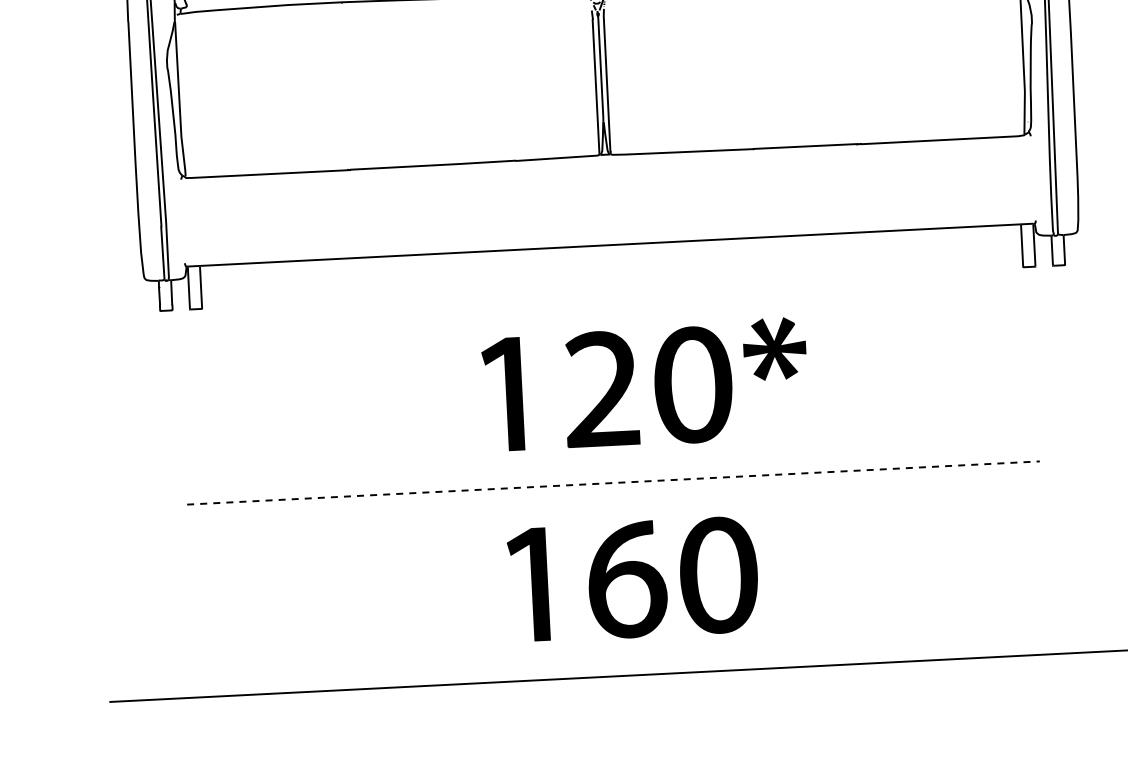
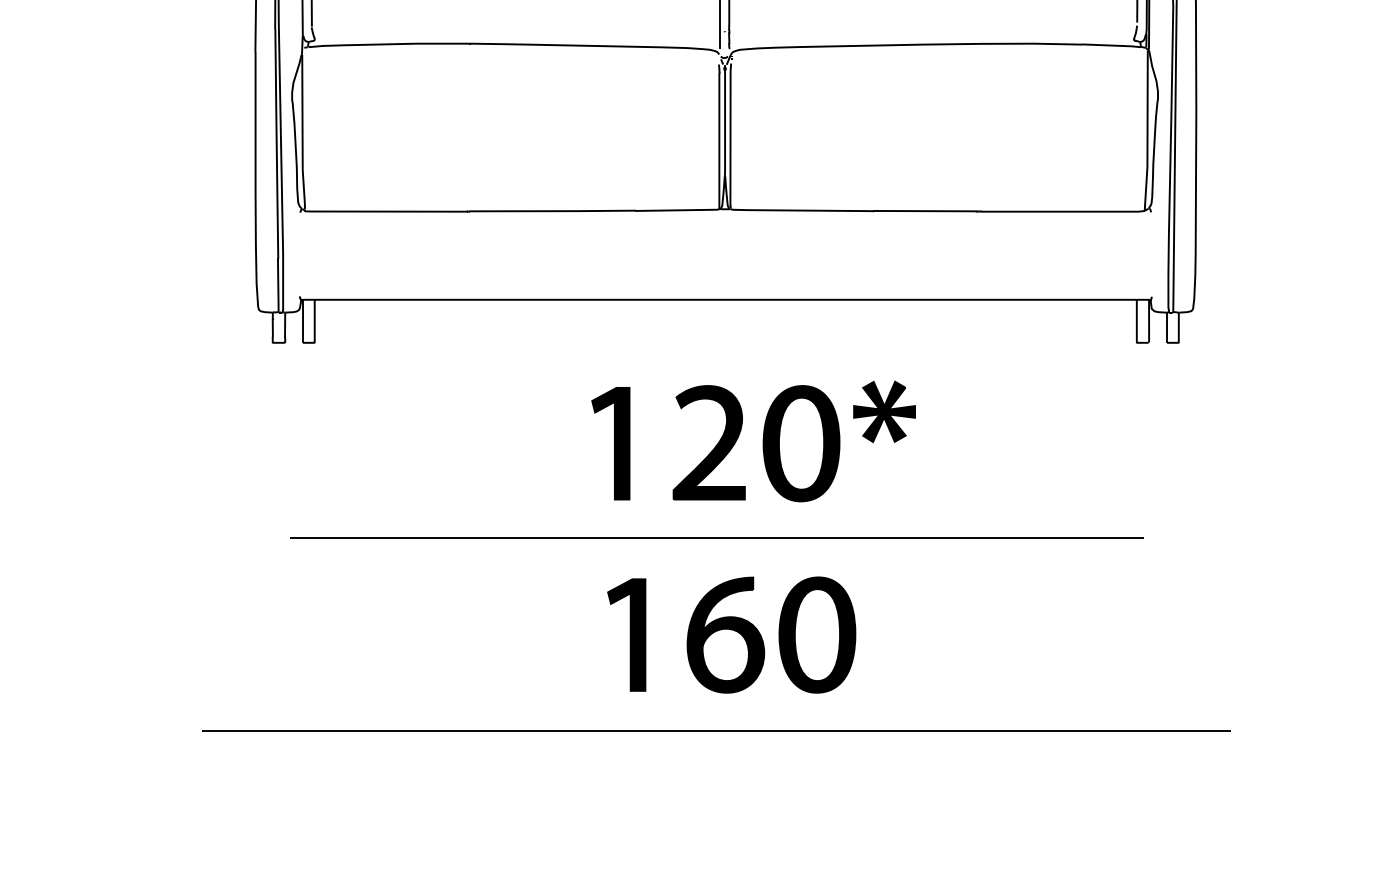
line: (613, 482) -> (716, 537), dashed -> solid

